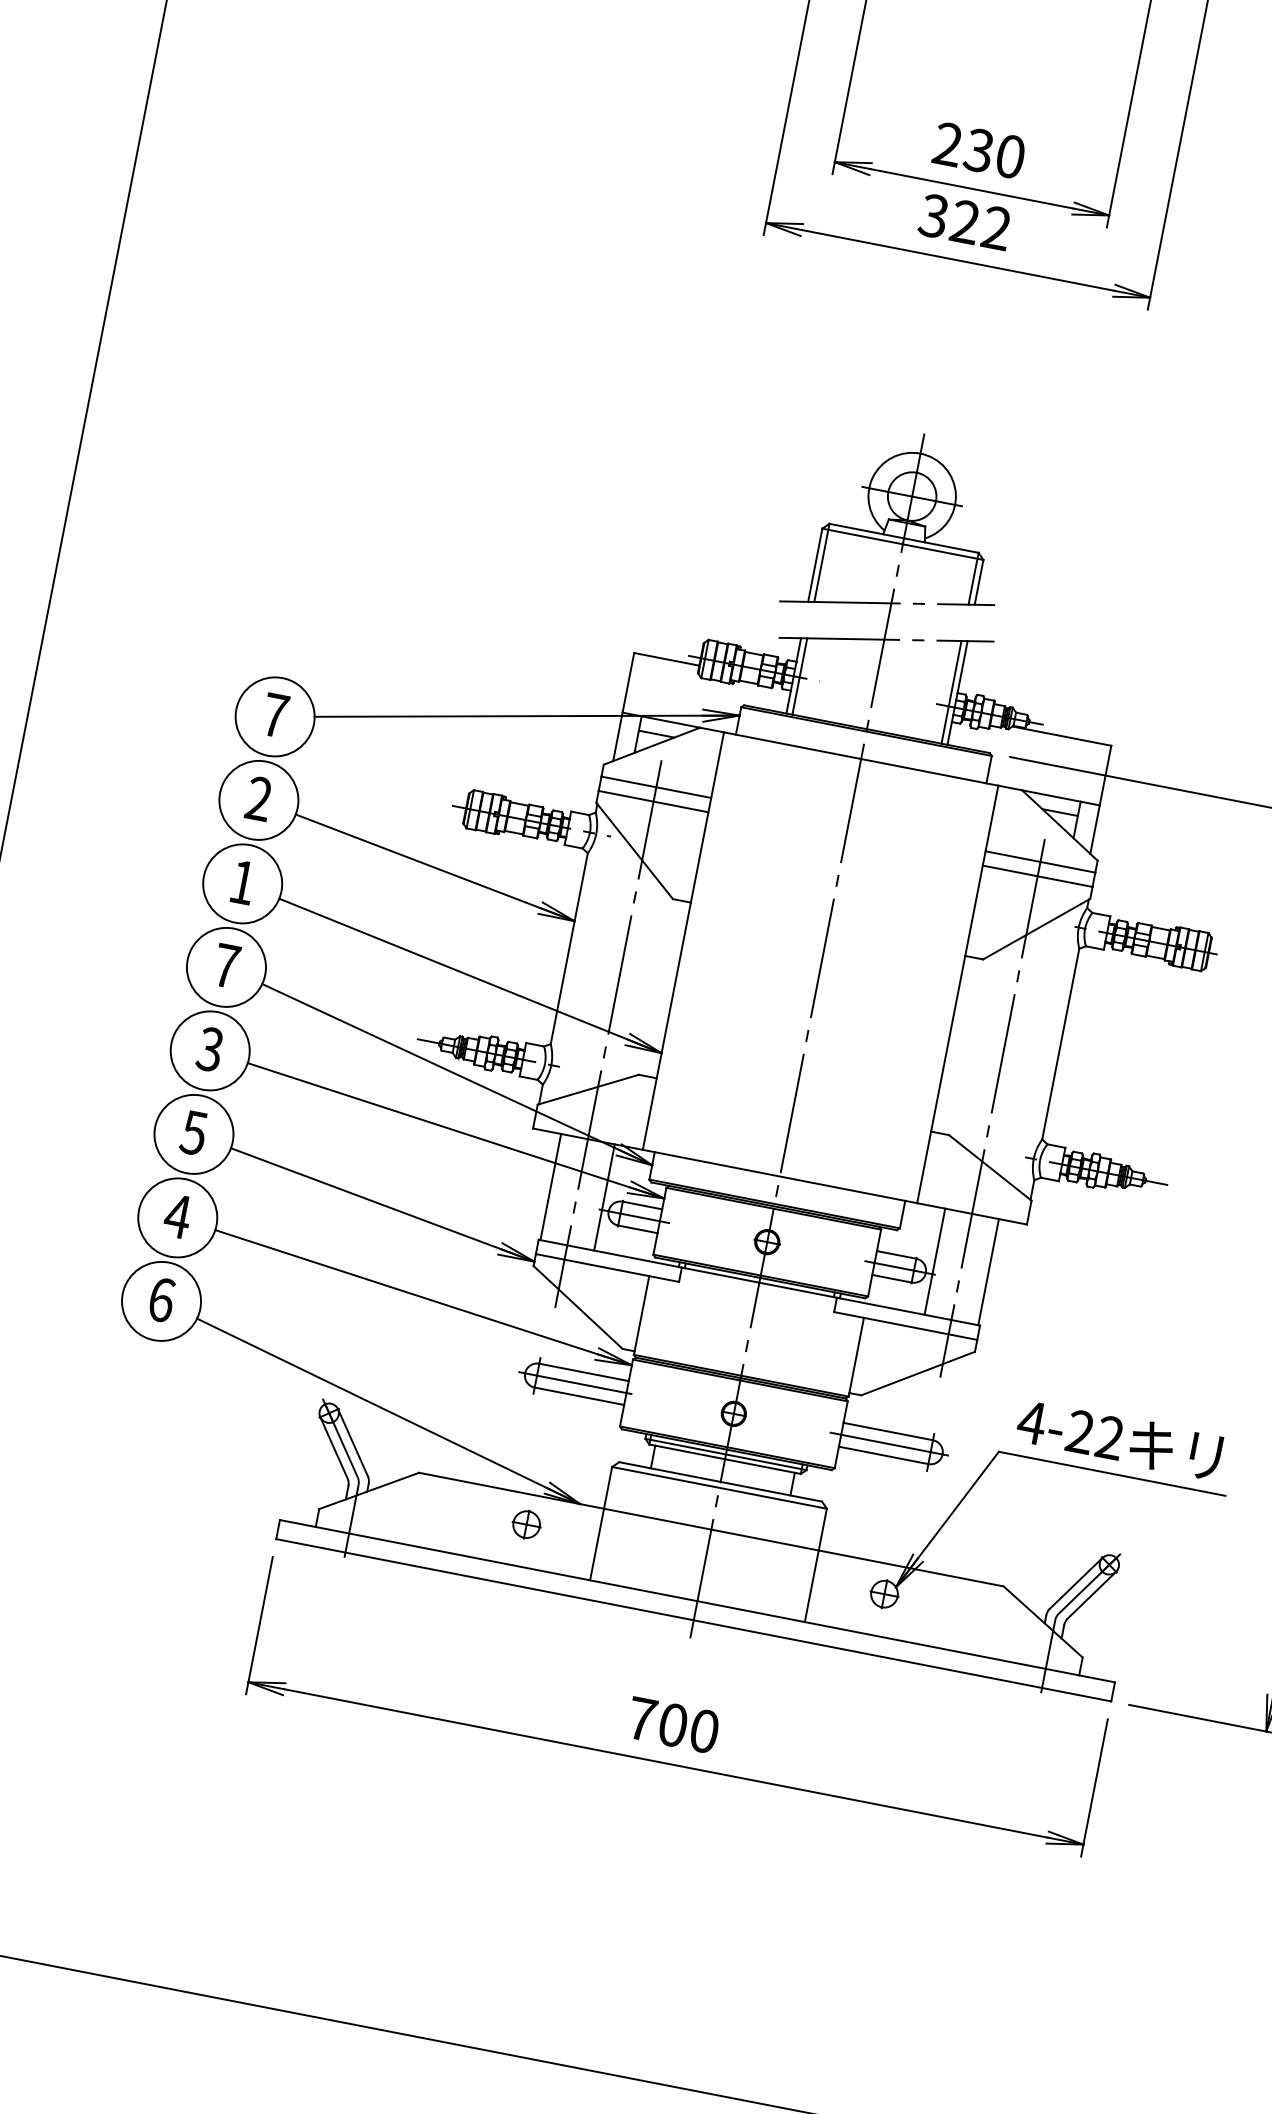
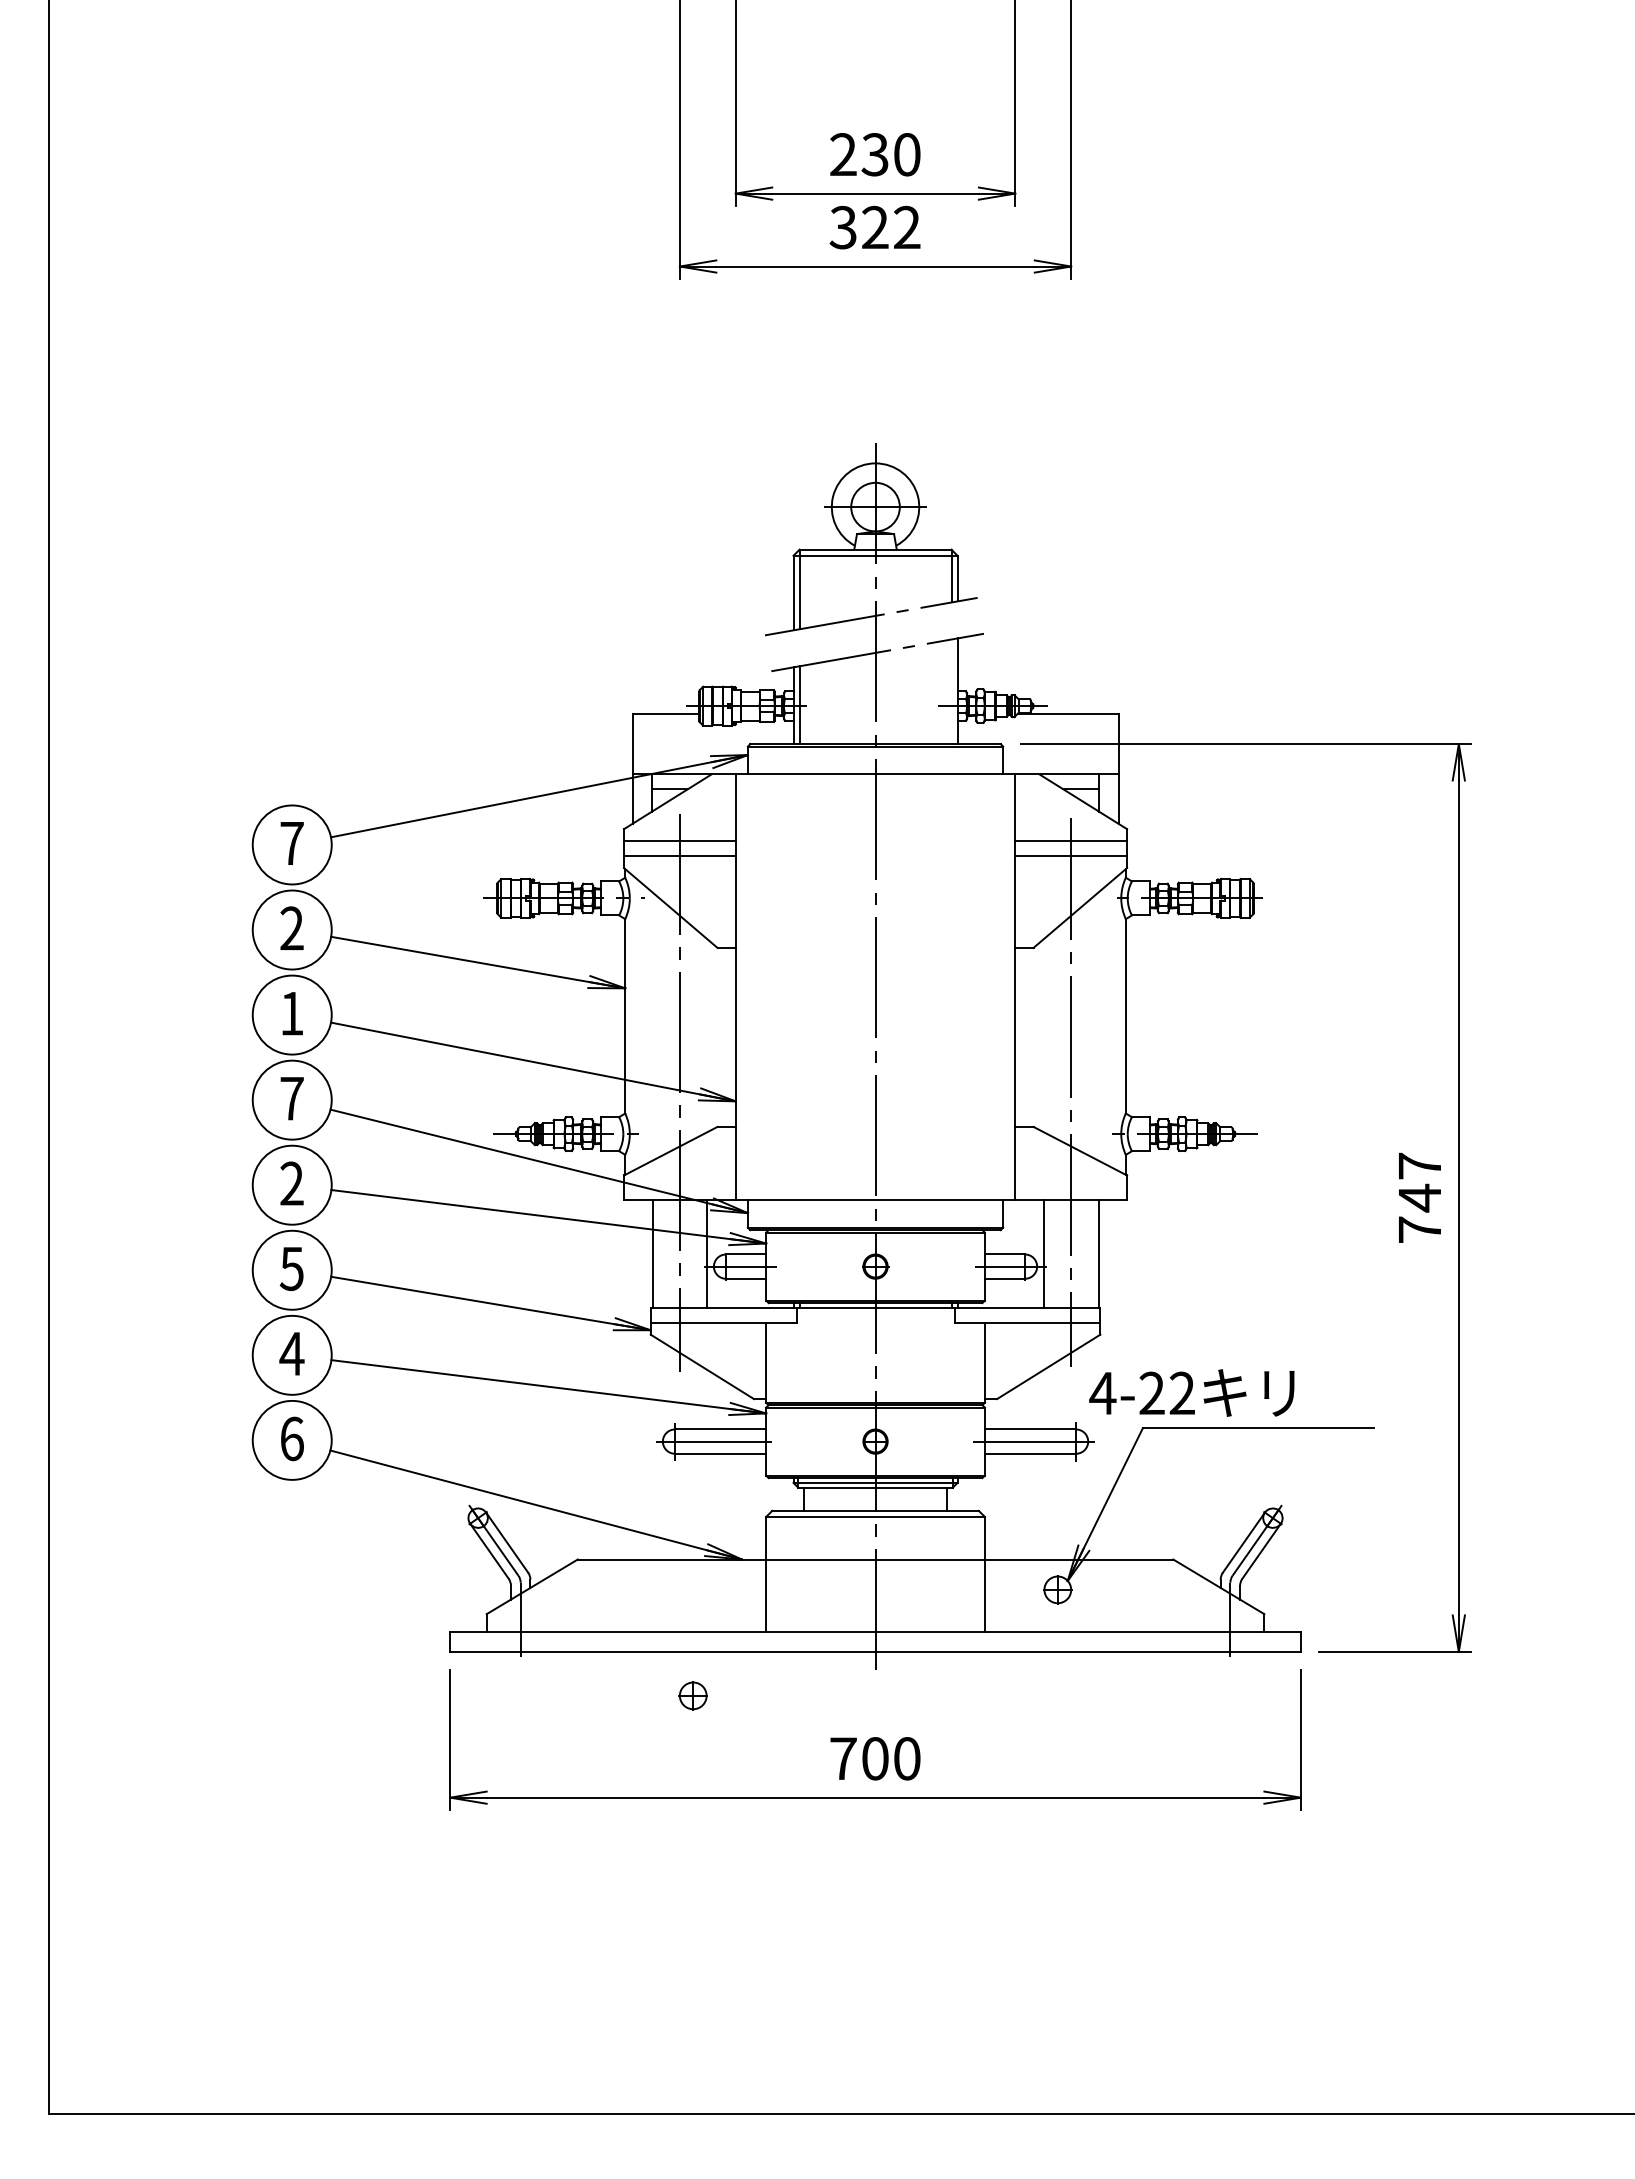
line: (951, 692) -> (951, 691), removed
text: (209, 1049) -> (291, 1183), 3 -> 2
text: (1119, 1438) -> (1191, 1392), moved
part: (525, 1524) -> (692, 1695), moved

